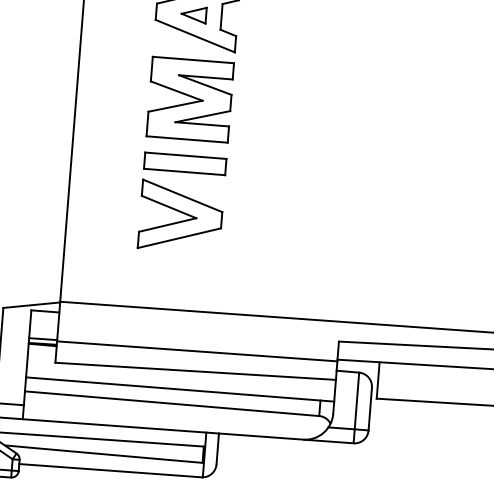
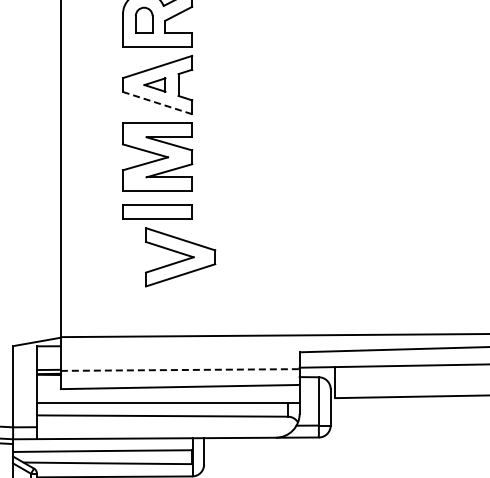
line: (195, 35) -> (157, 102), solid -> dashed
part: (180, 217) -> (180, 257), moved
line: (197, 351) -> (180, 370), solid -> dashed

